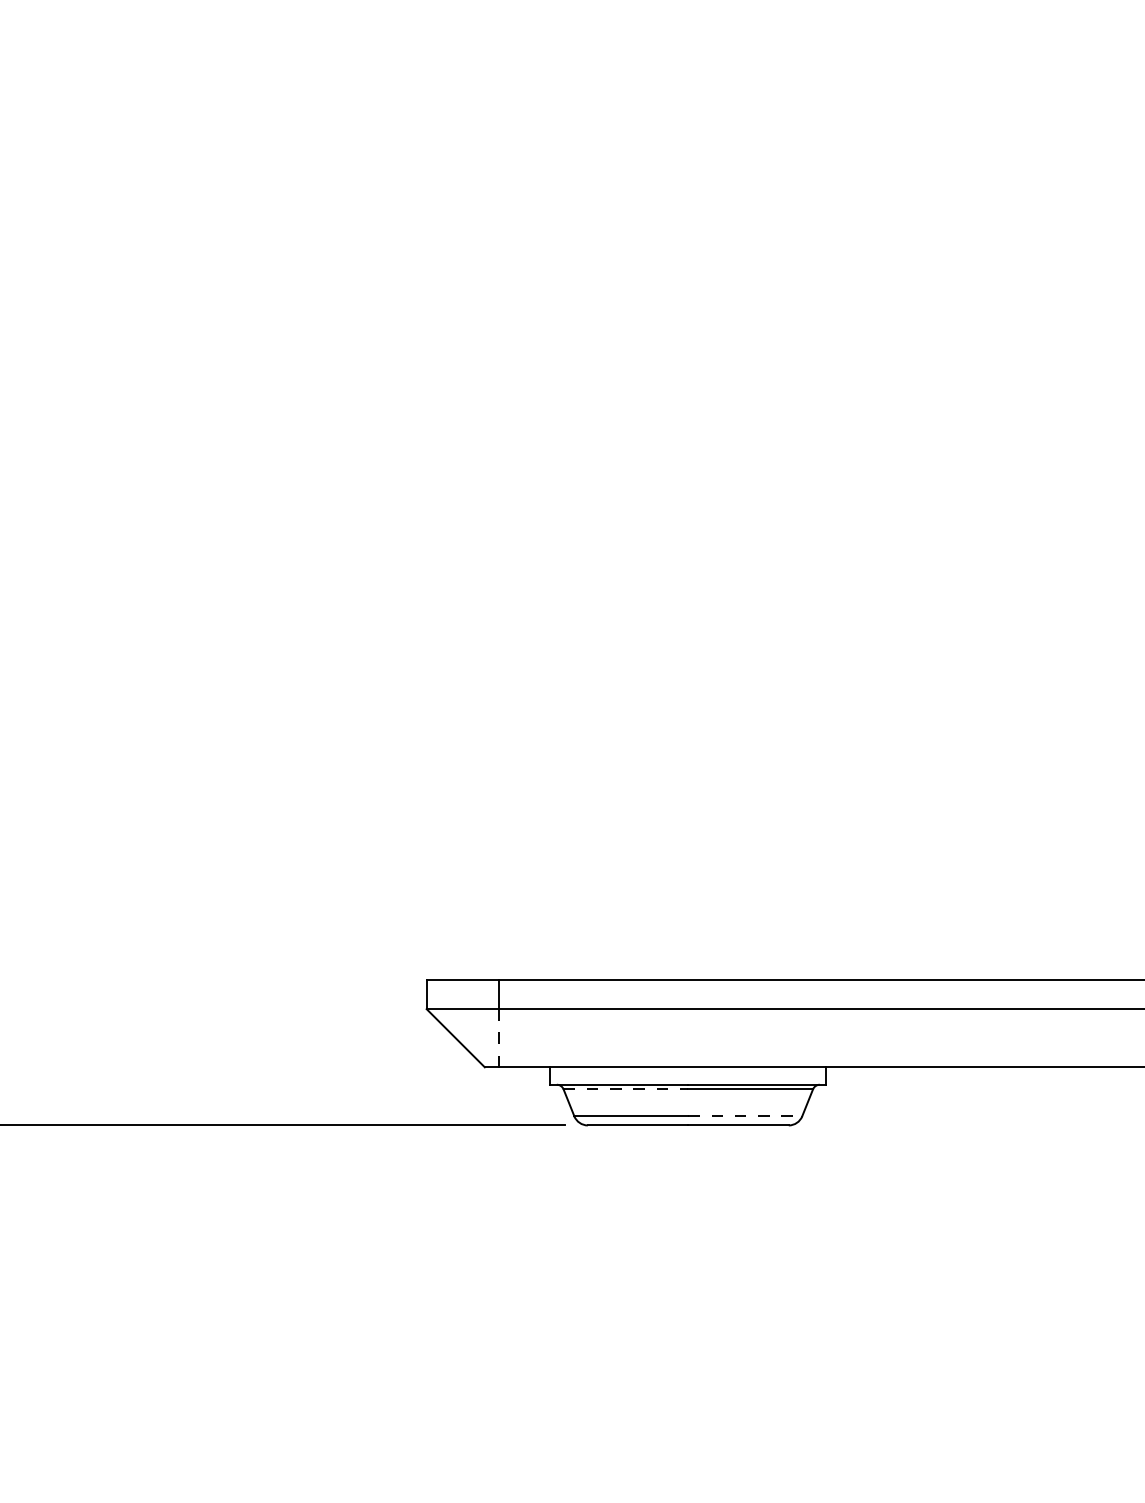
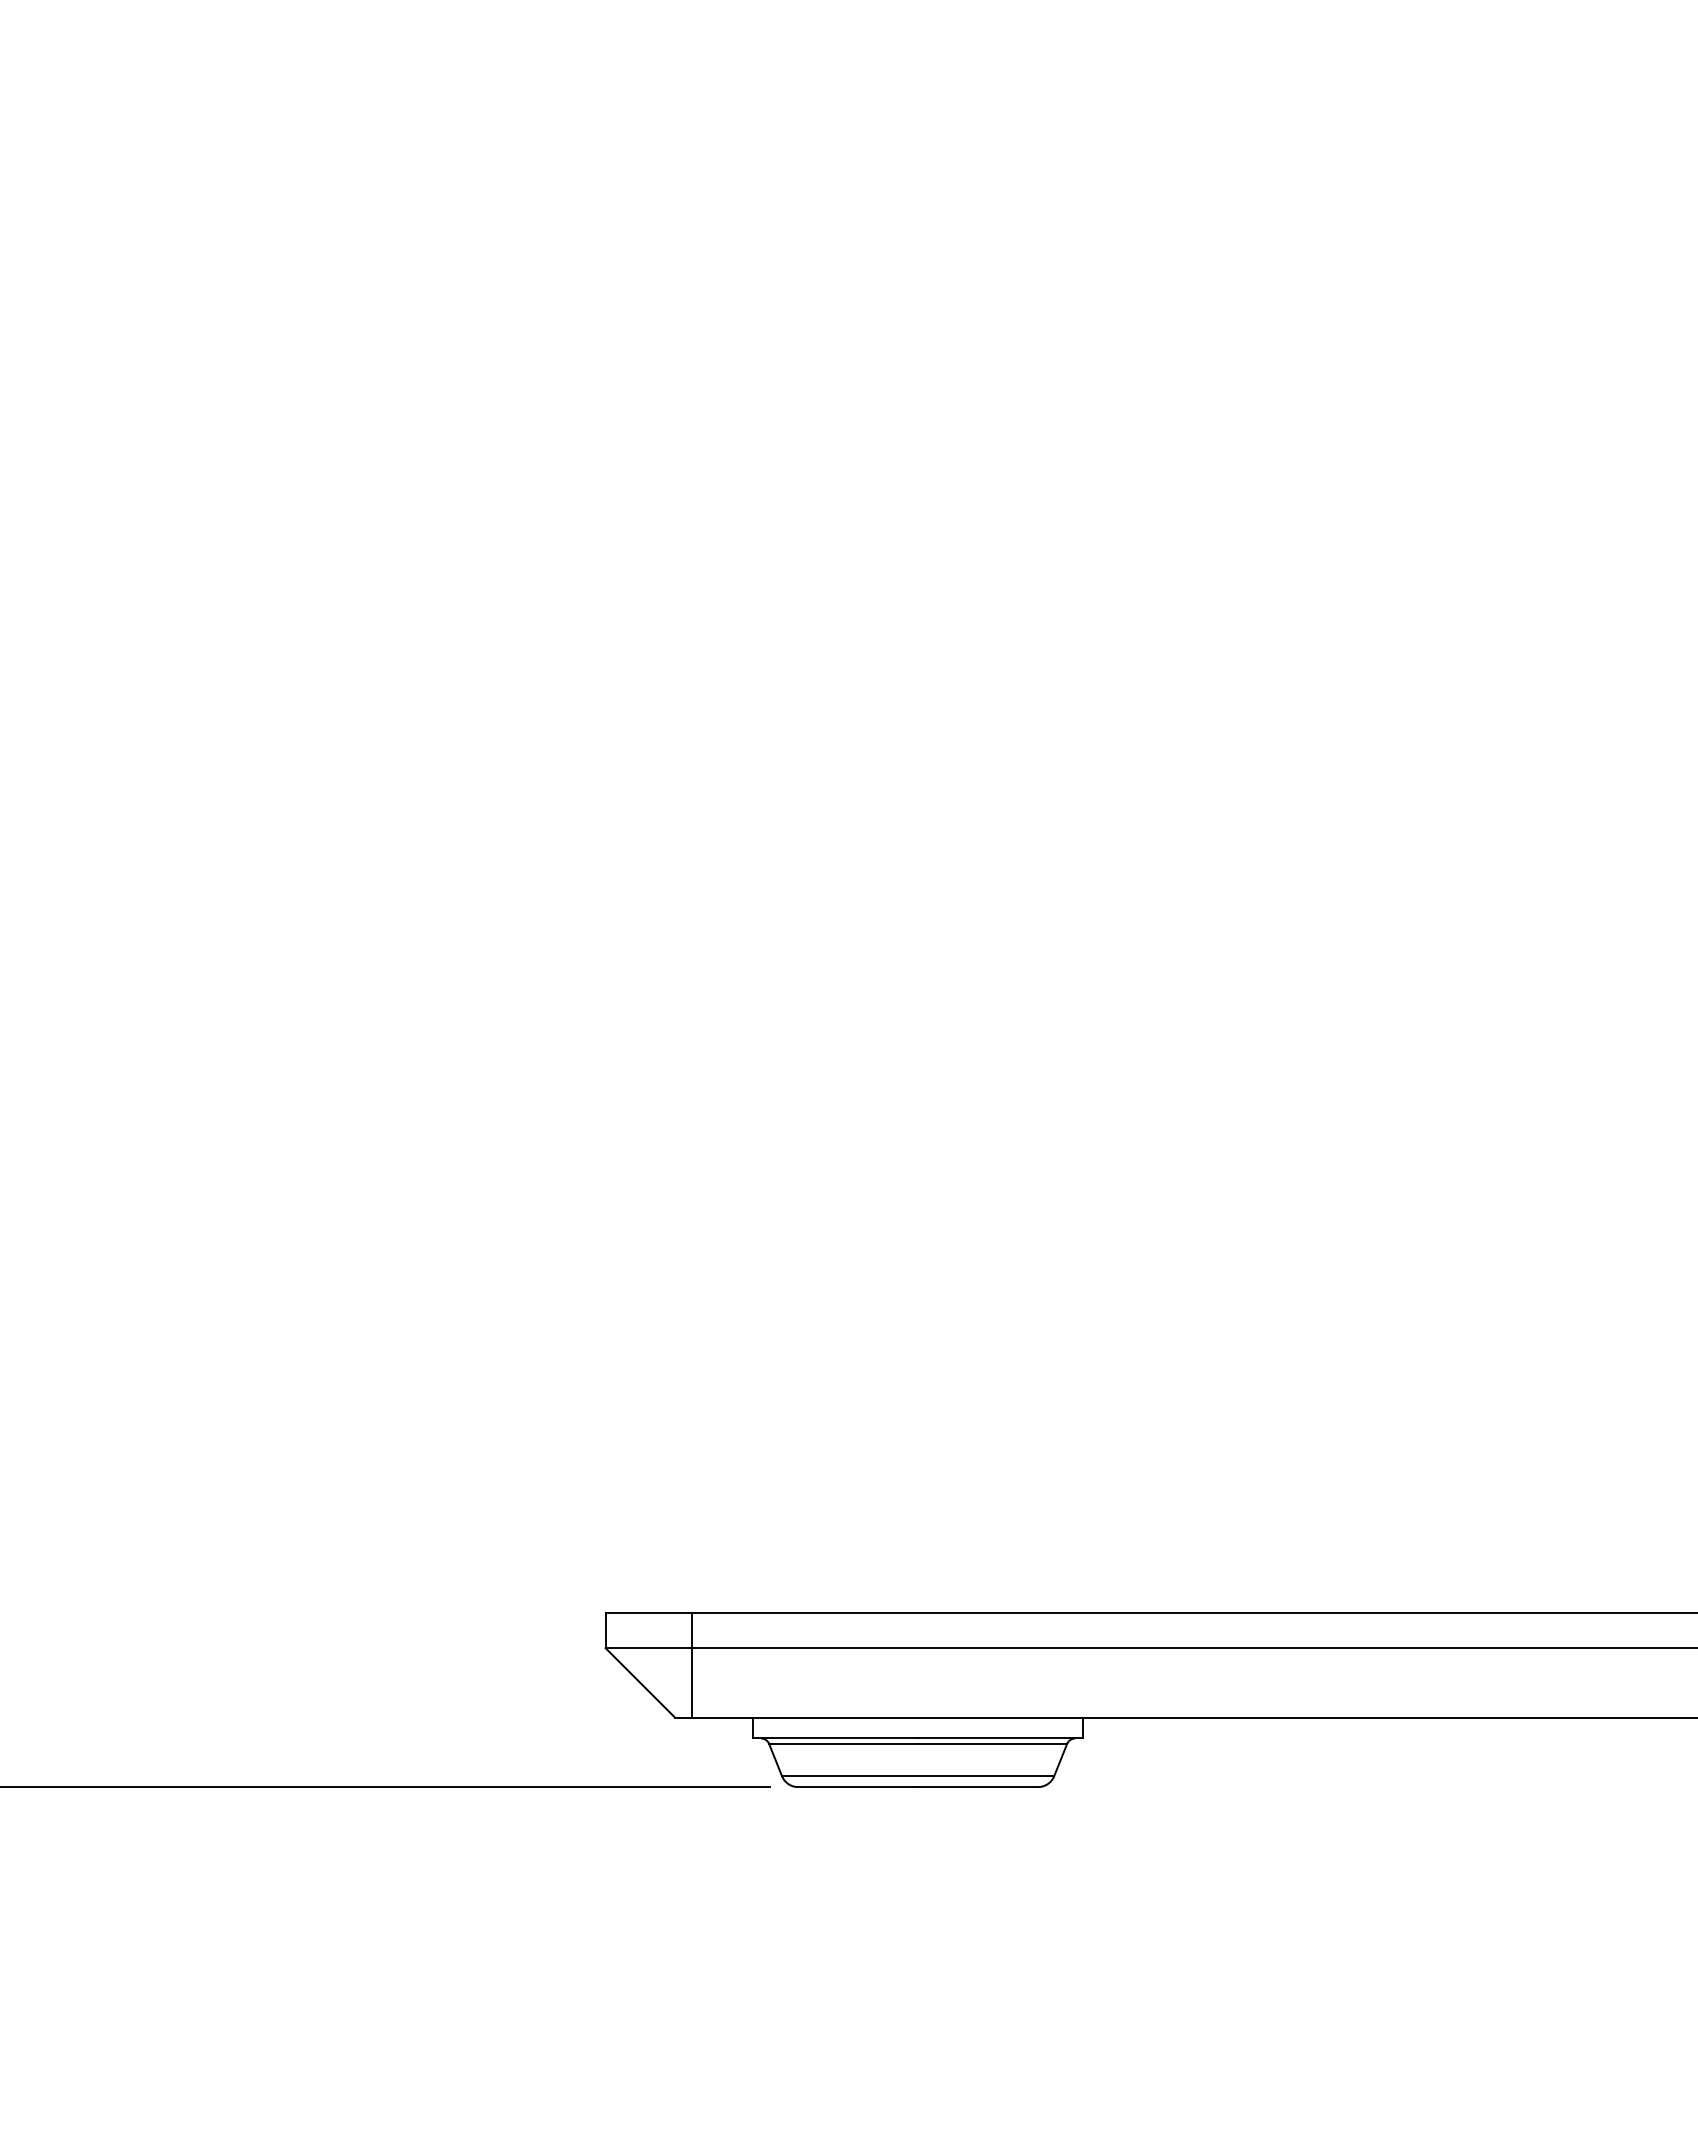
line: (499, 1037) -> (692, 1682), dashed -> solid
line: (625, 1088) -> (843, 1743), dashed -> solid
line: (745, 1116) -> (986, 1776), dashed -> solid

